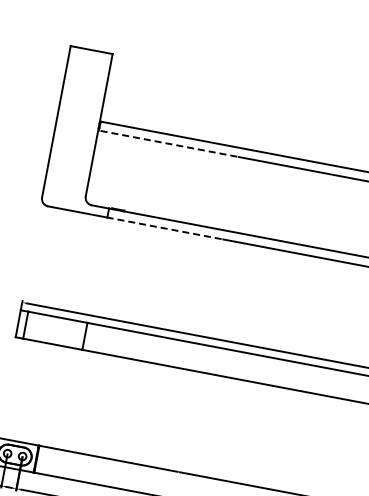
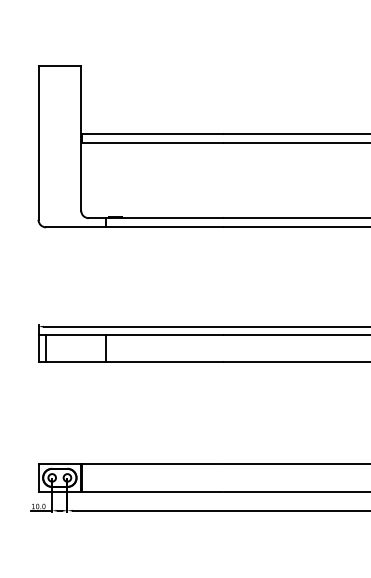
line: (167, 143) -> (151, 143), dashed -> solid
line: (164, 228) -> (164, 227), dashed -> solid

